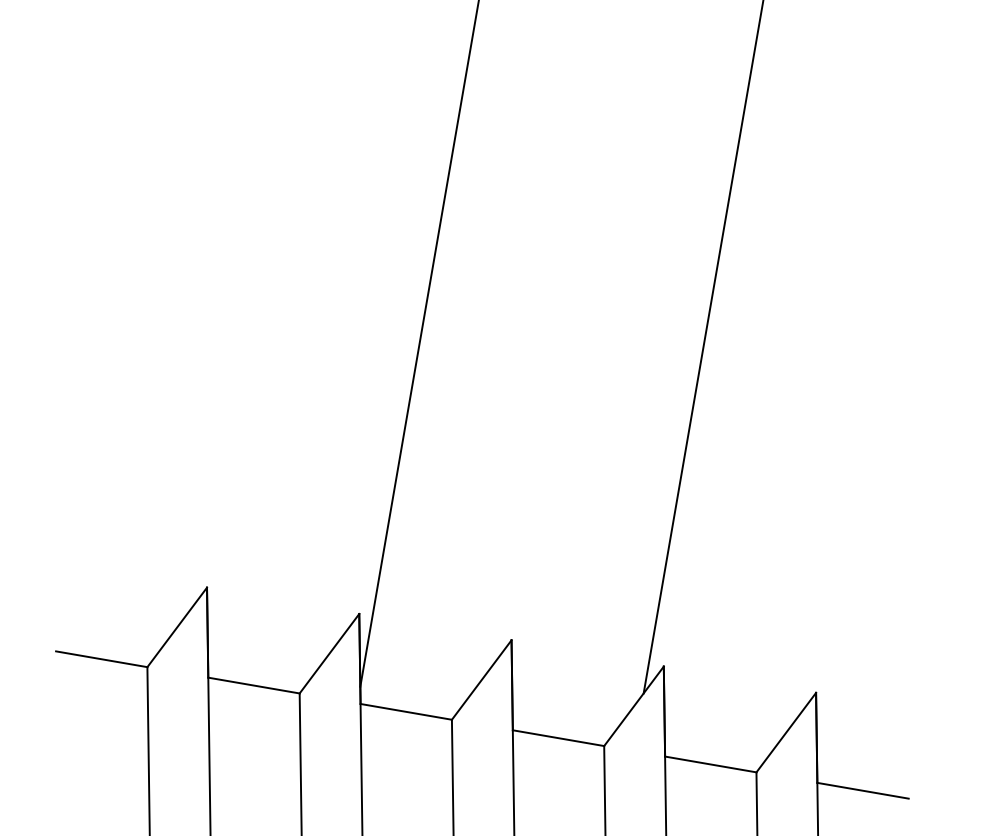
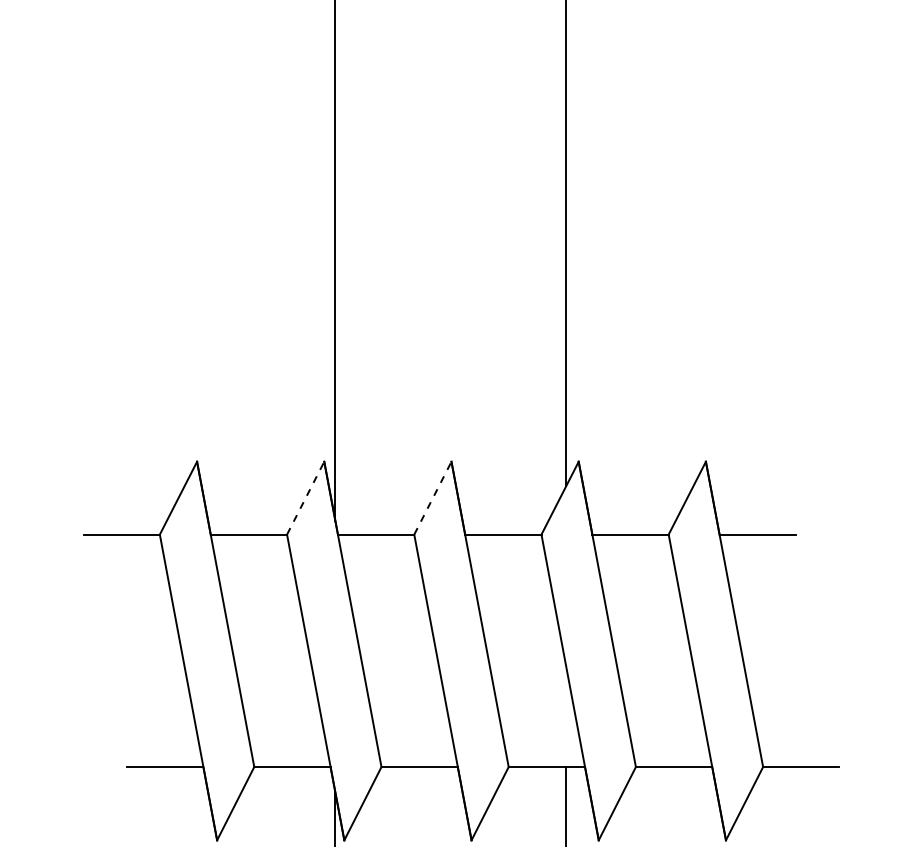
line: (329, 654) -> (305, 498), solid -> dashed
line: (481, 680) -> (432, 498), solid -> dashed

